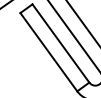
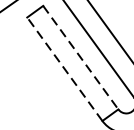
line: (61, 43) -> (81, 57), solid -> dashed
line: (48, 51) -> (64, 68), solid -> dashed

